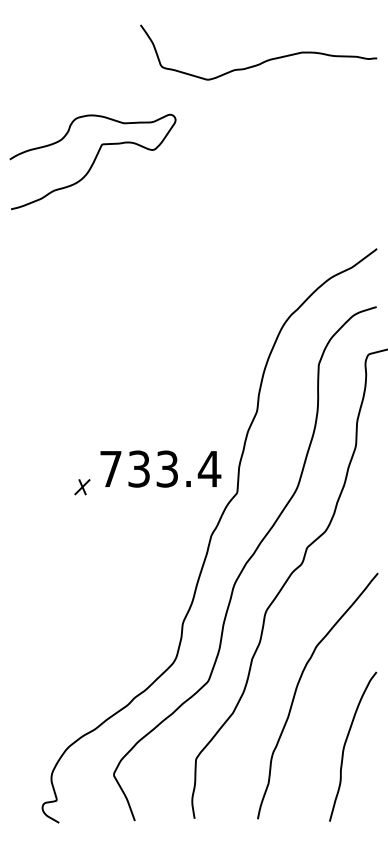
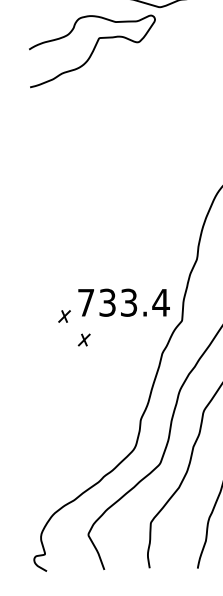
curve: (93, 161) -> (92, 51), moved
part: (108, 518) -> (84, 340), added

